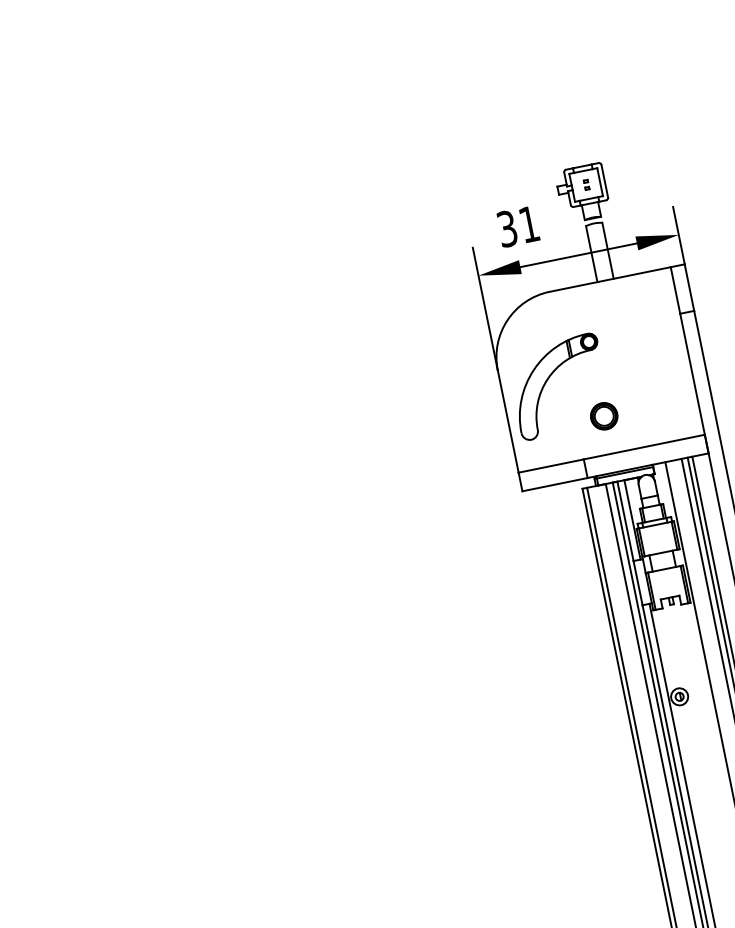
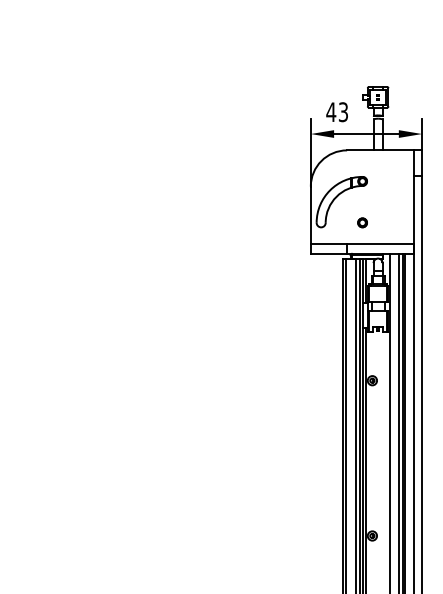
text: (516, 227) -> (336, 112), 31 -> 43
part: (603, 415) -> (362, 222), size x0.62

